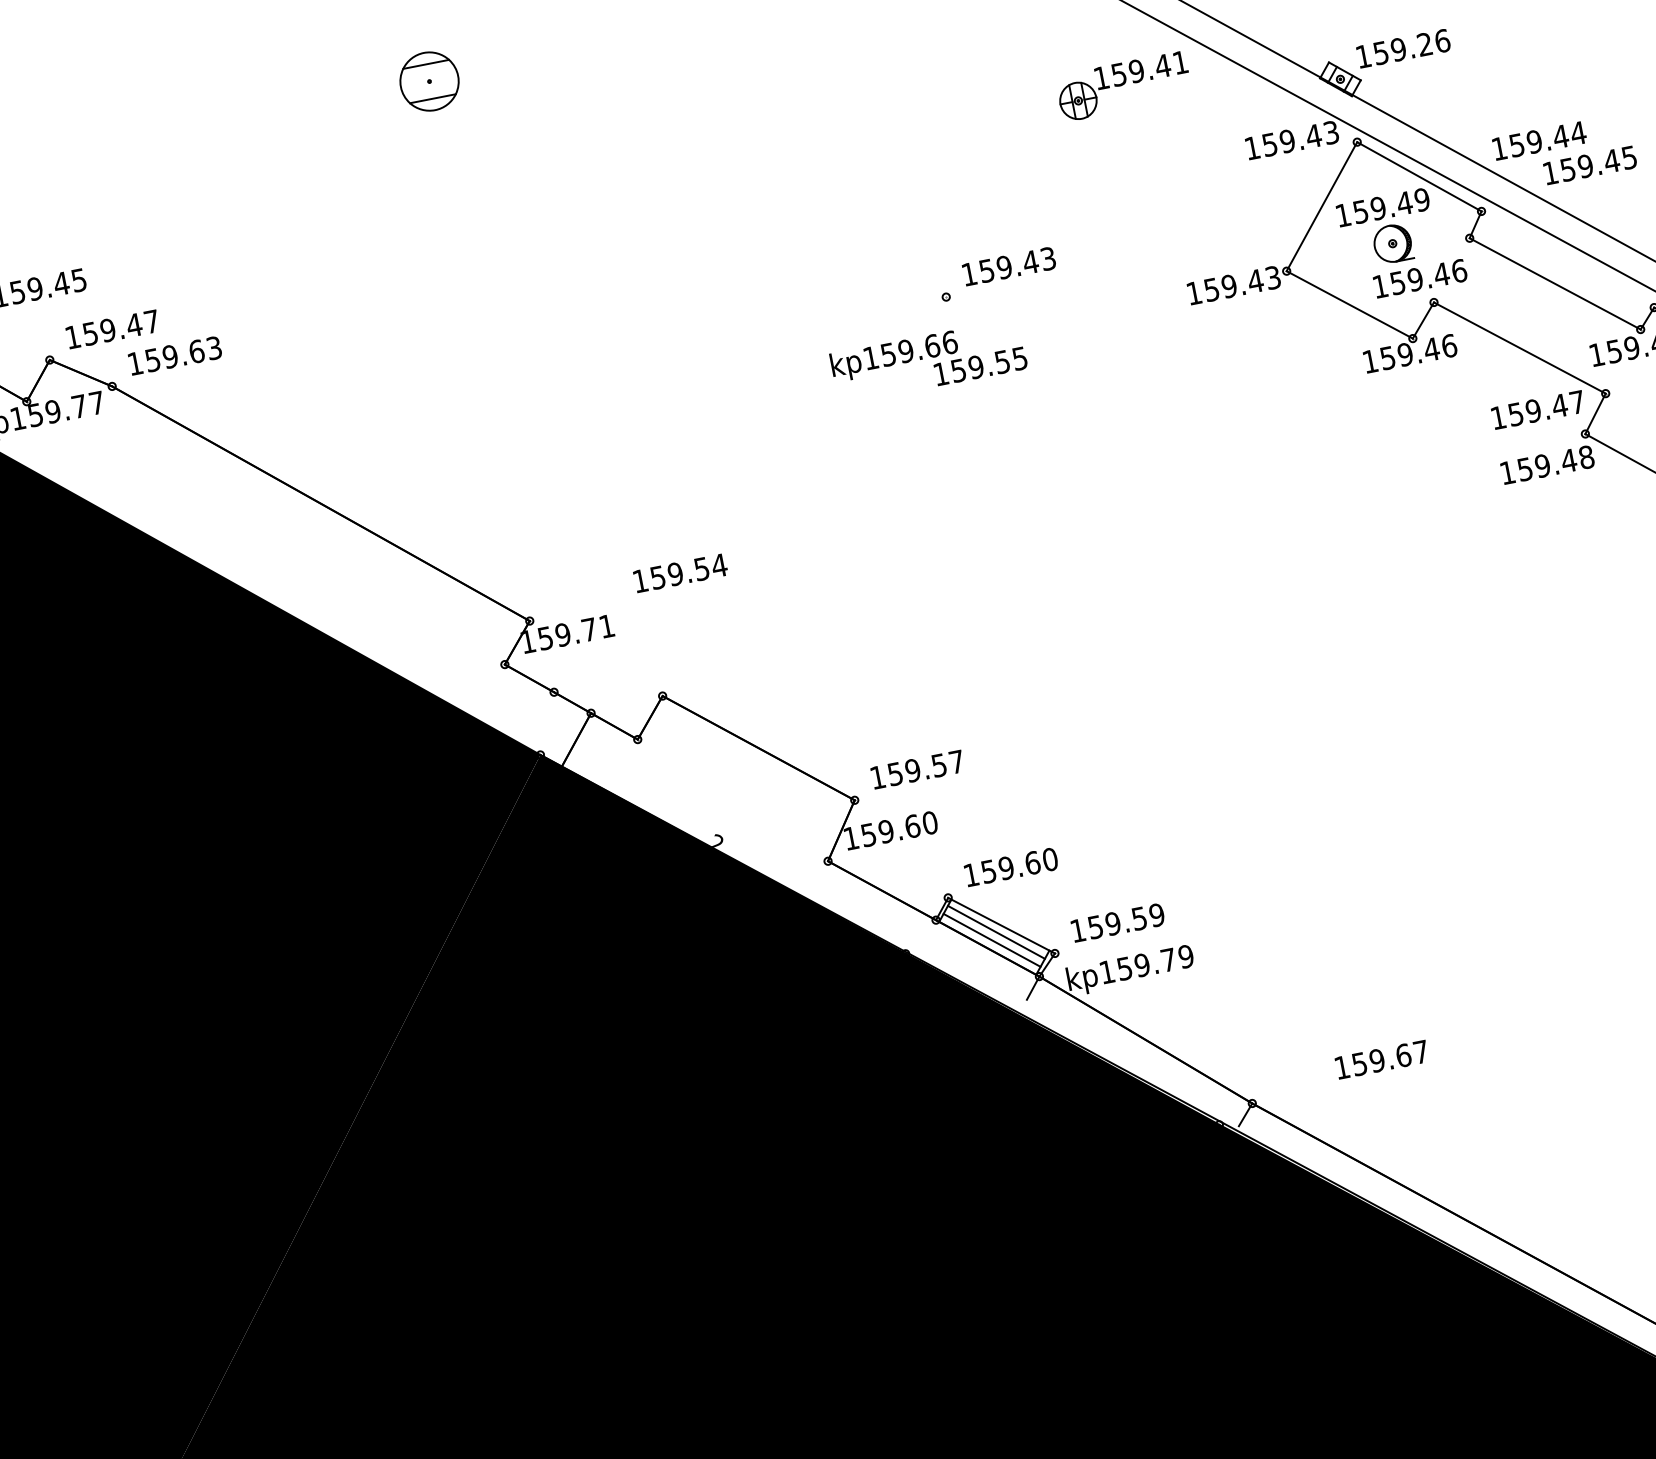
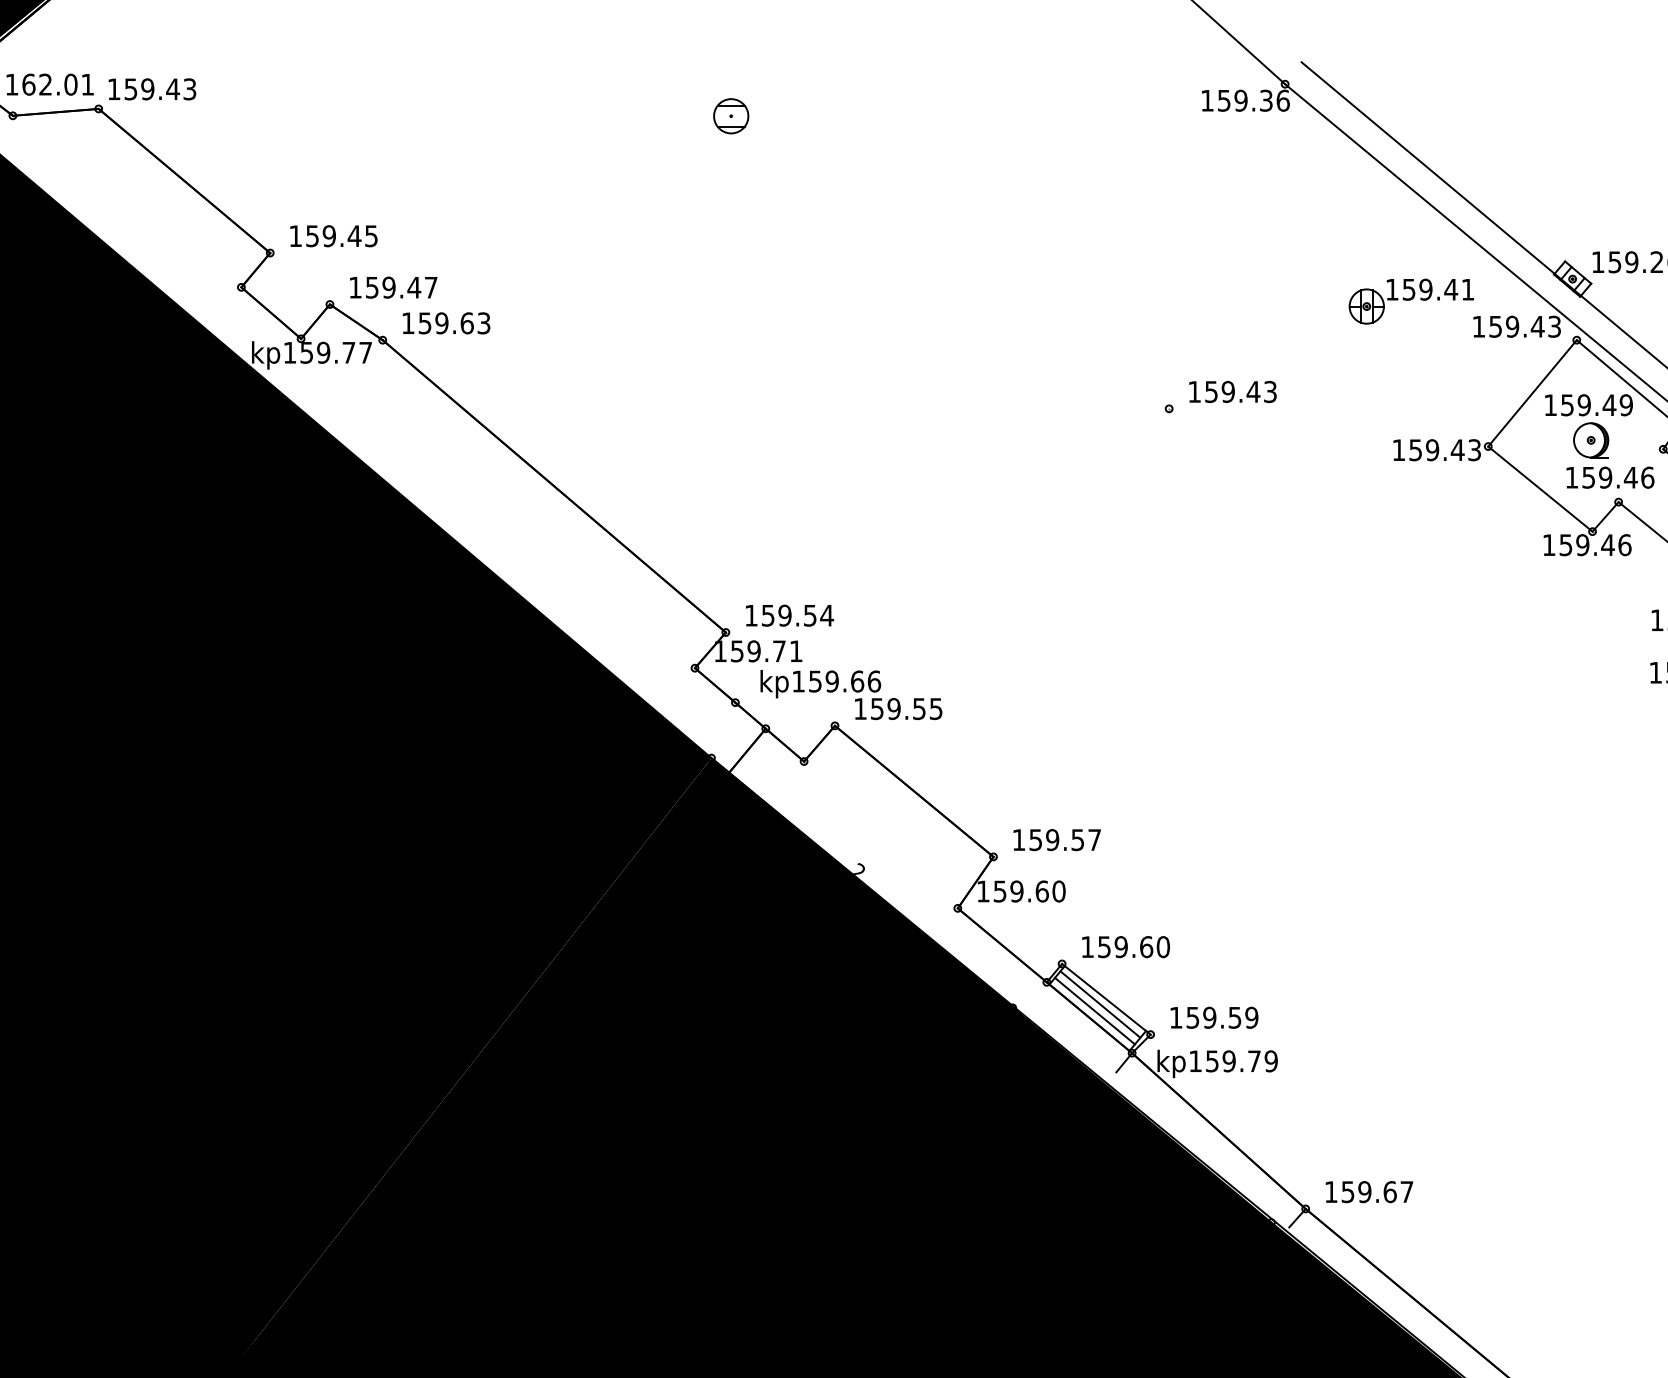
part: (430, 81) -> (731, 116), size x0.62
part: (1122, 86) -> (1410, 301), moved
text: (928, 361) -> (851, 695), moved
text: (681, 572) -> (790, 615), moved
text: (1382, 1060) -> (1369, 1192), moved

